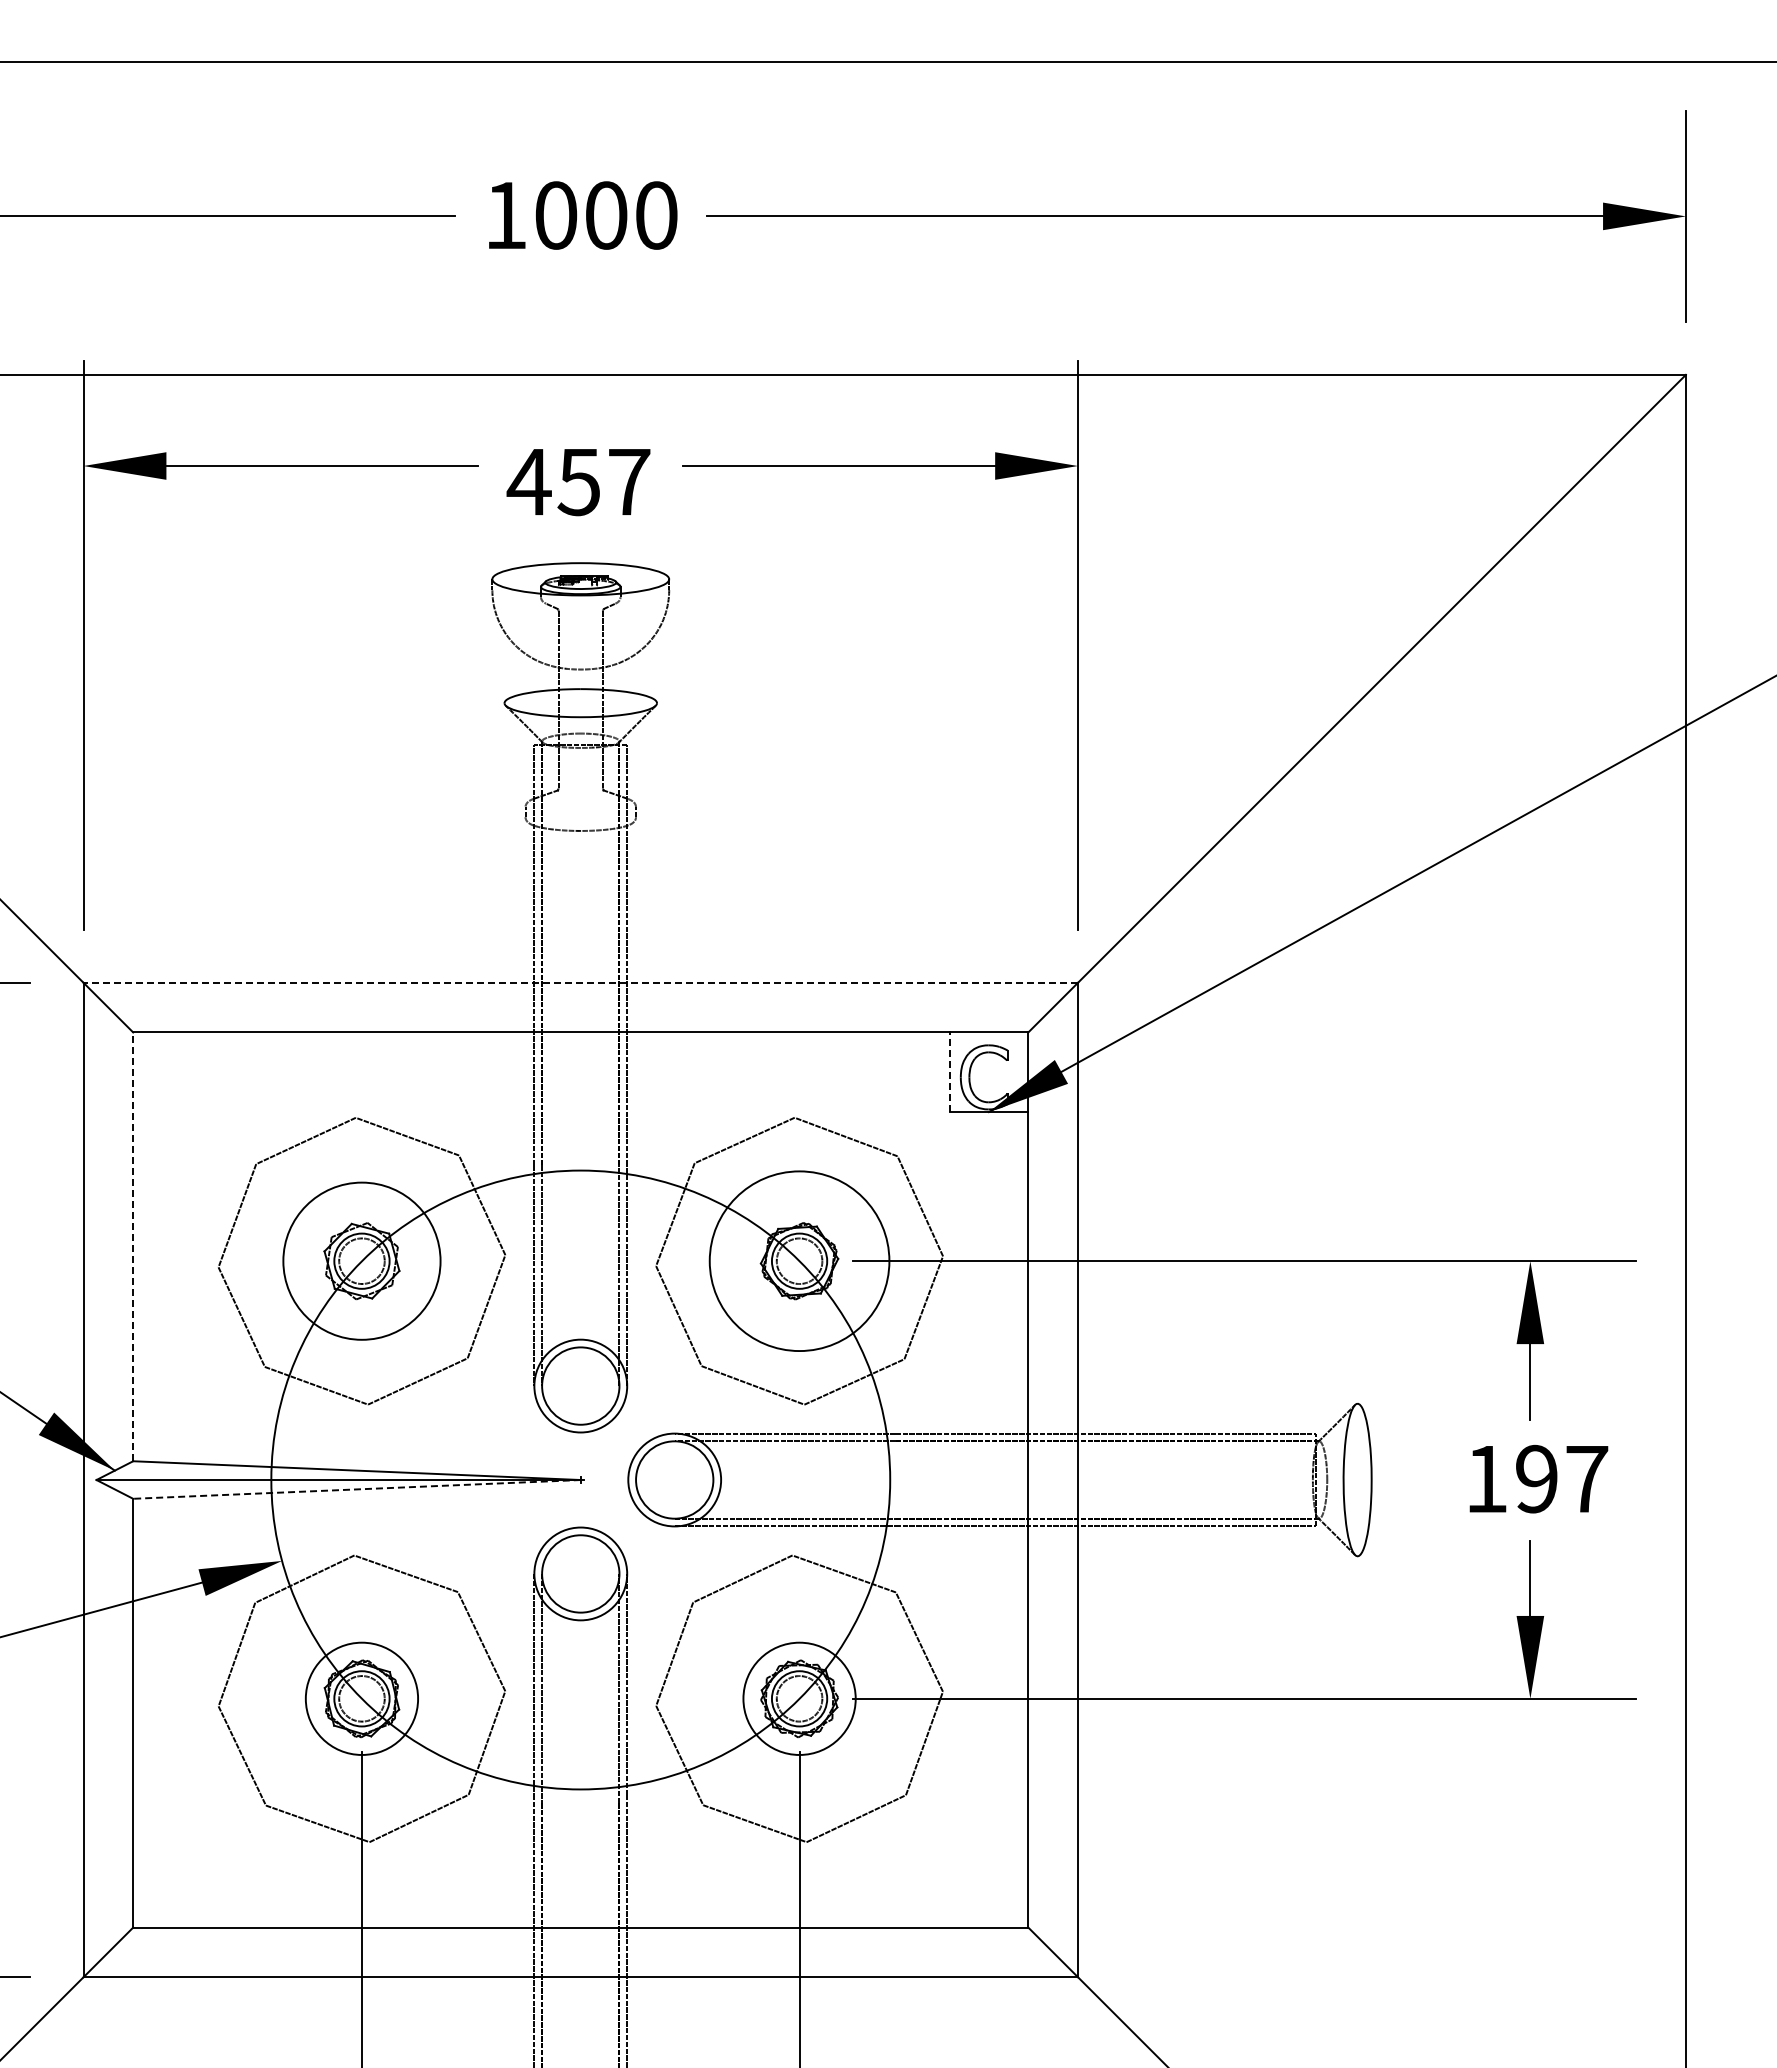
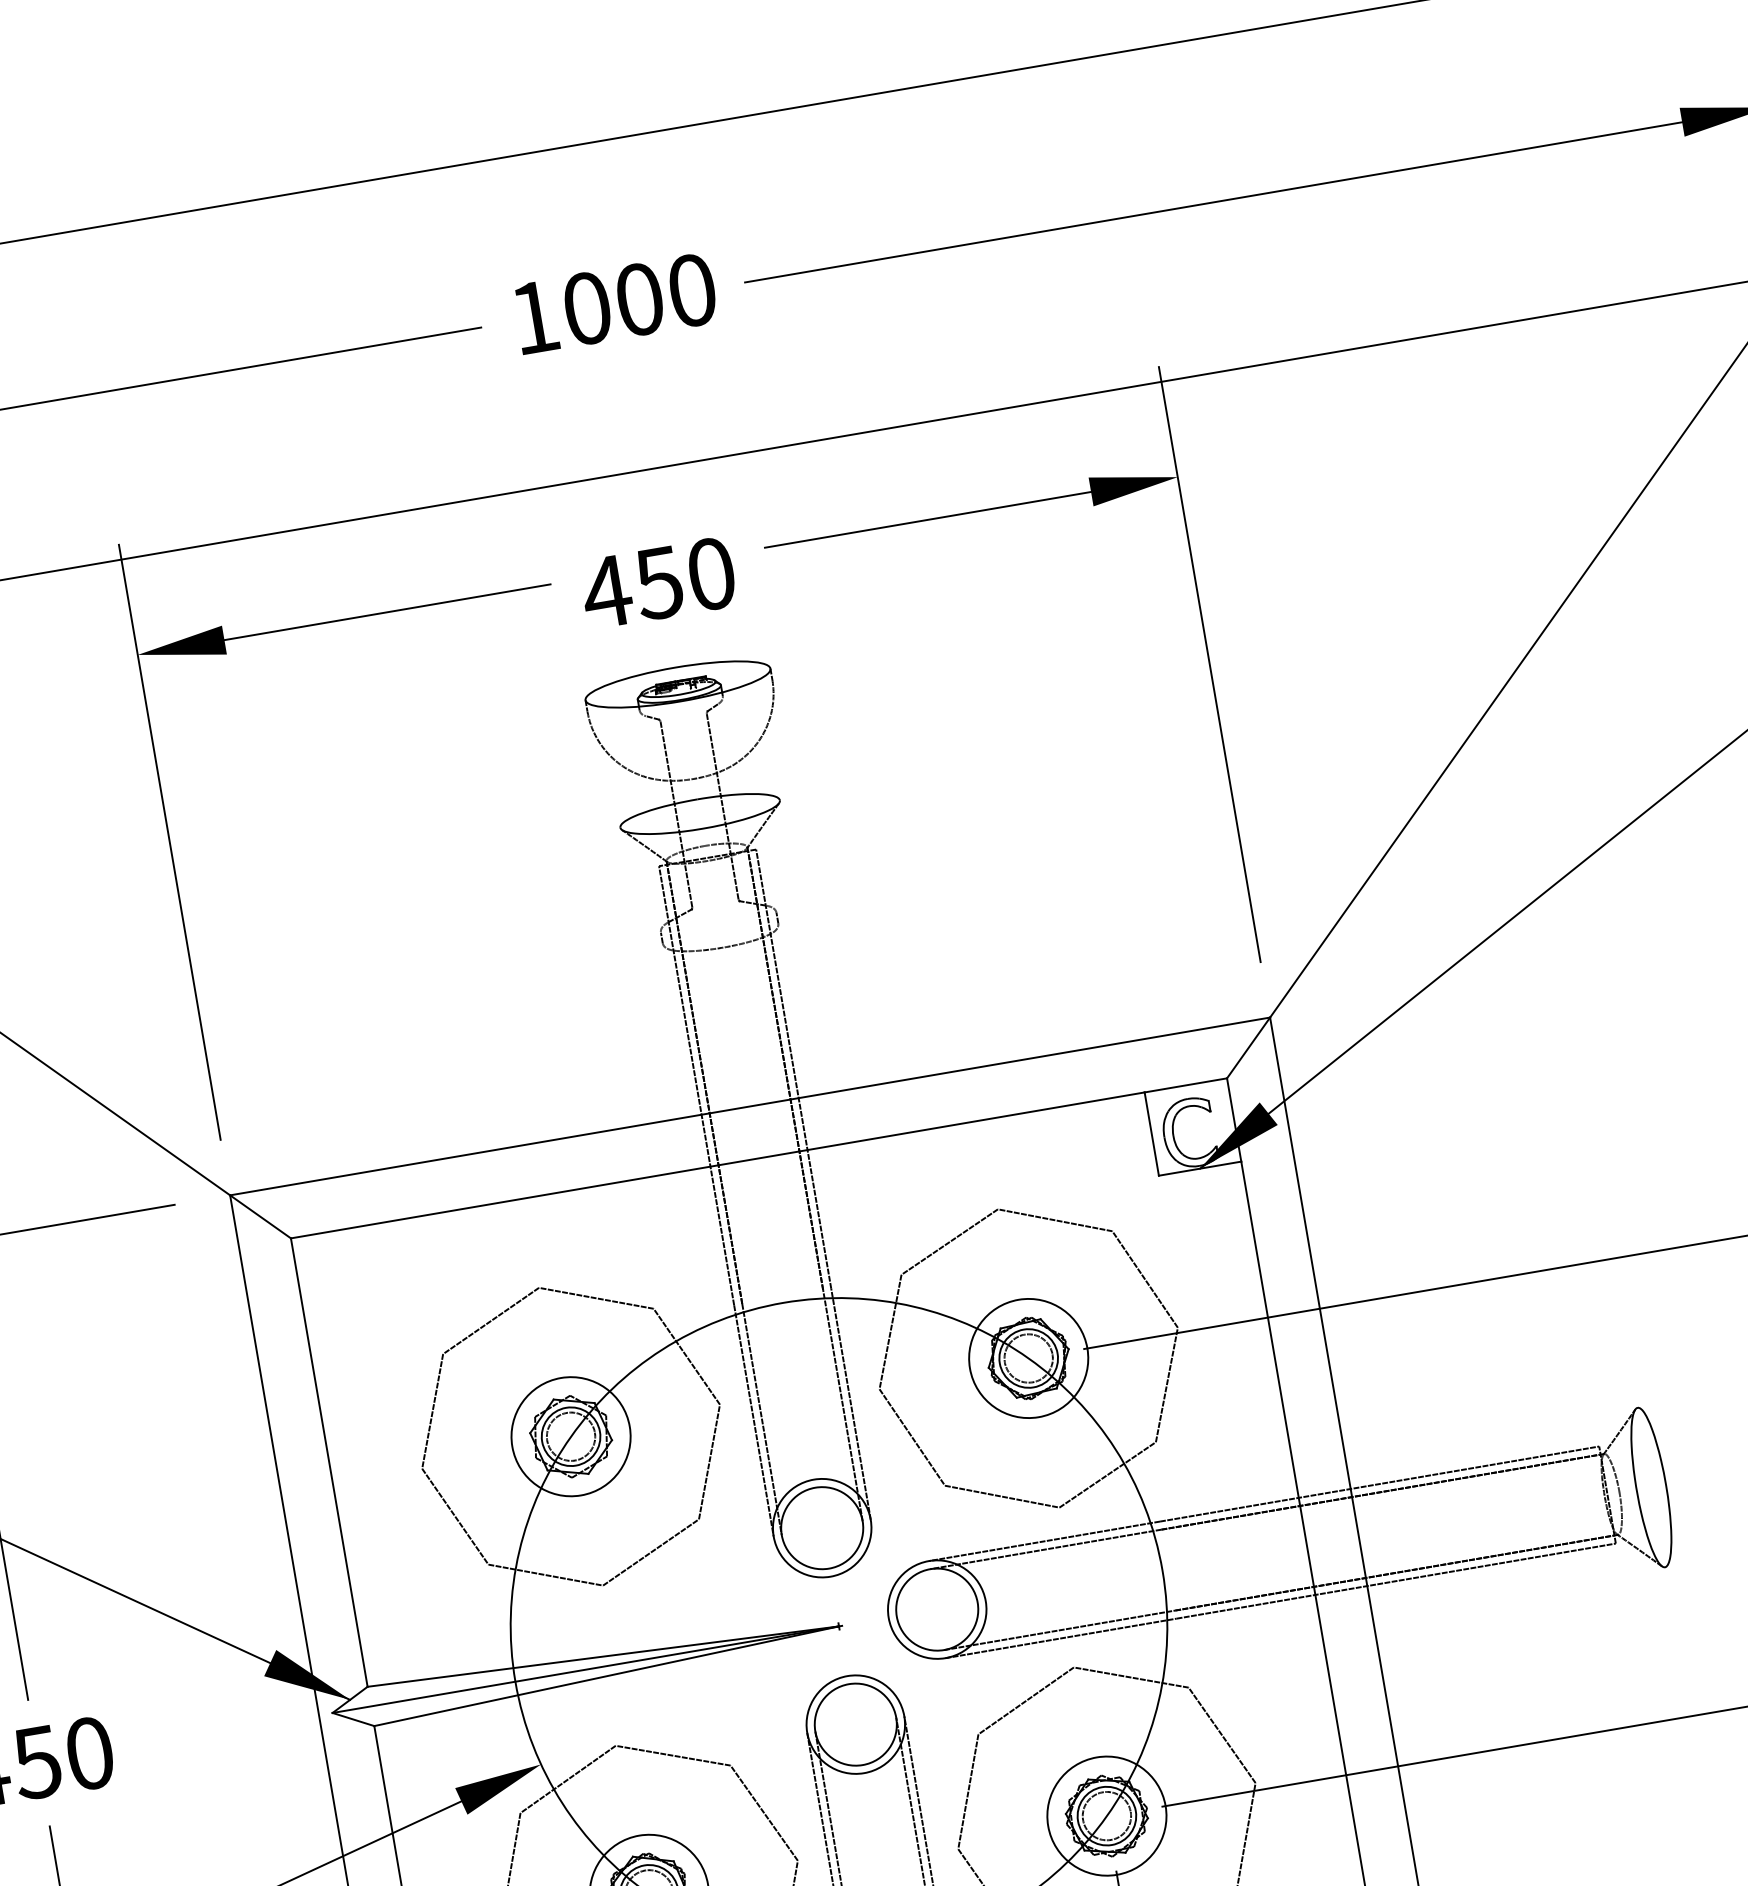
text: (629, 482) -> (711, 574), 457 -> 450
line: (580, 982) -> (749, 1106), dashed -> solid
line: (949, 1072) -> (1151, 1134), dashed -> solid
line: (133, 1246) -> (329, 1462), dashed -> solid
circle: (361, 1261) -> (570, 1437), size x0.71
circle: (799, 1261) -> (1028, 1358), size x0.62
line: (356, 1489) -> (606, 1676), dashed -> solid

